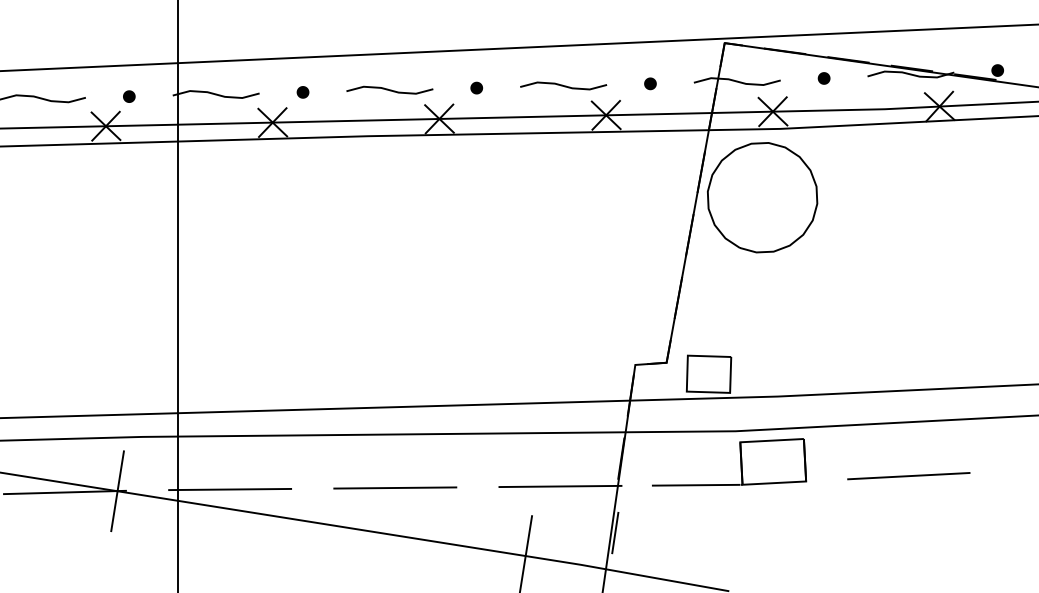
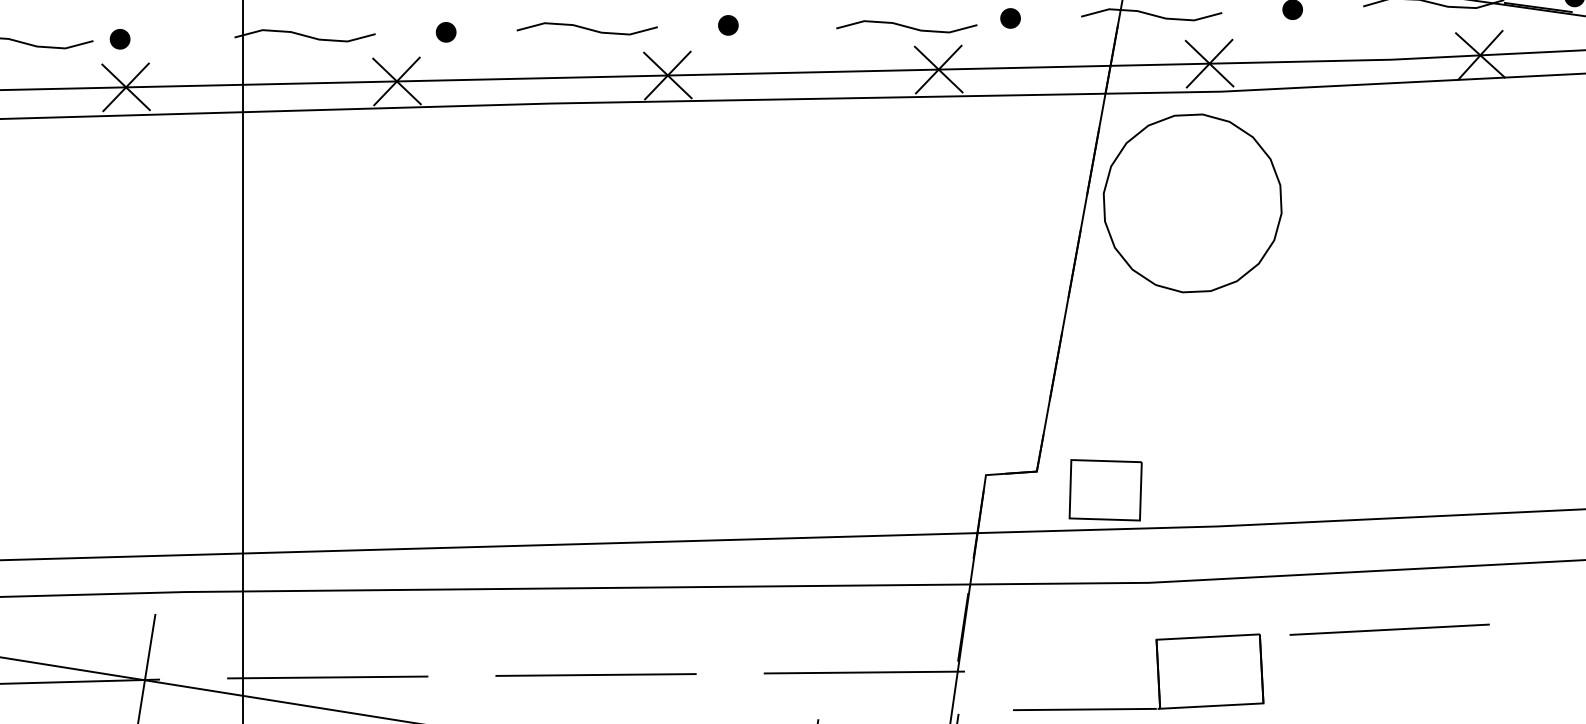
curve: (563, 85) -> (906, 26), moved
part: (129, 96) -> (120, 39), moved
part: (740, 462) -> (1156, 672), moved
line: (908, 476) -> (1389, 630), moved

